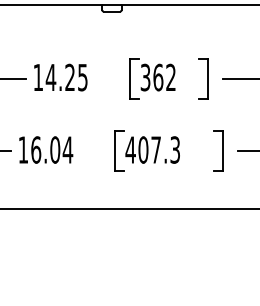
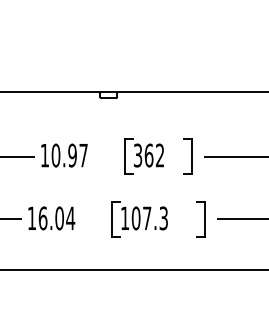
text: (66, 77) -> (69, 155), 14.25 -> 10.97
text: (130, 148) -> (124, 217), 407.3 -> 107.3

